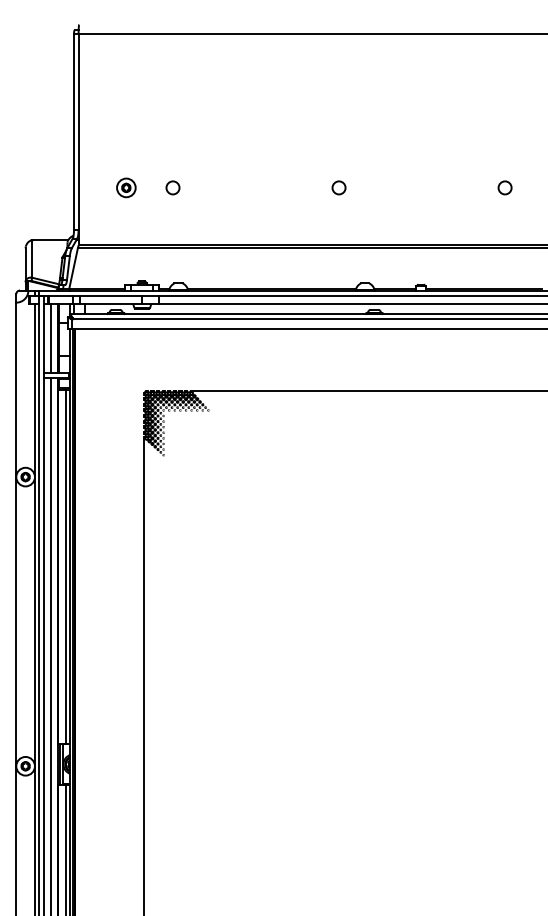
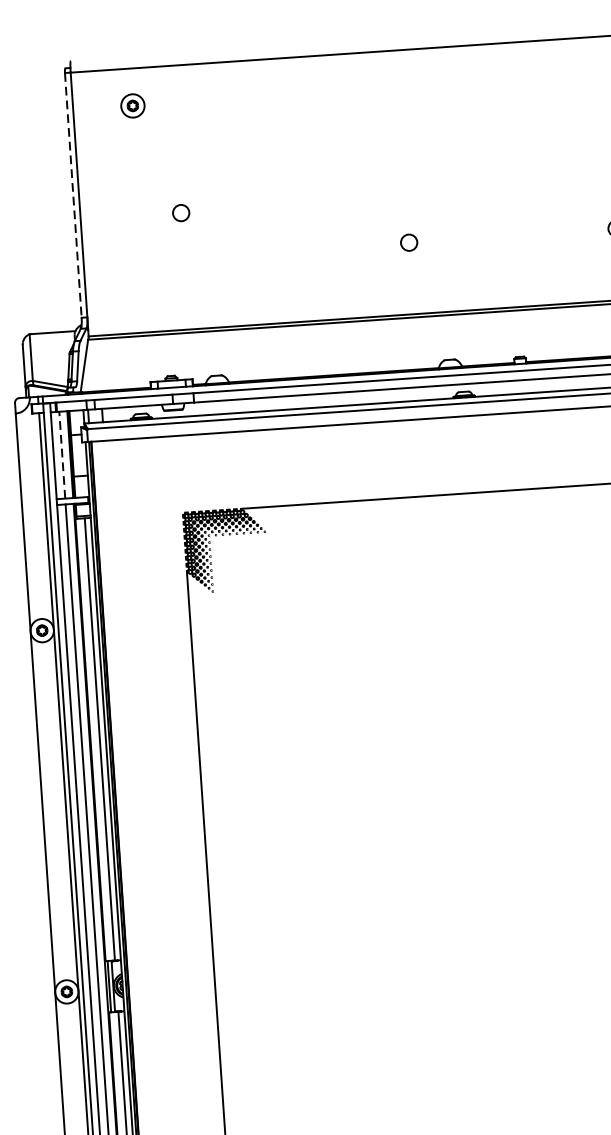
line: (74, 131) -> (73, 194), solid -> dashed
part: (126, 187) -> (133, 105), moved
circle: (172, 187) -> (180, 212), moved
line: (51, 338) -> (62, 455), solid -> dashed

